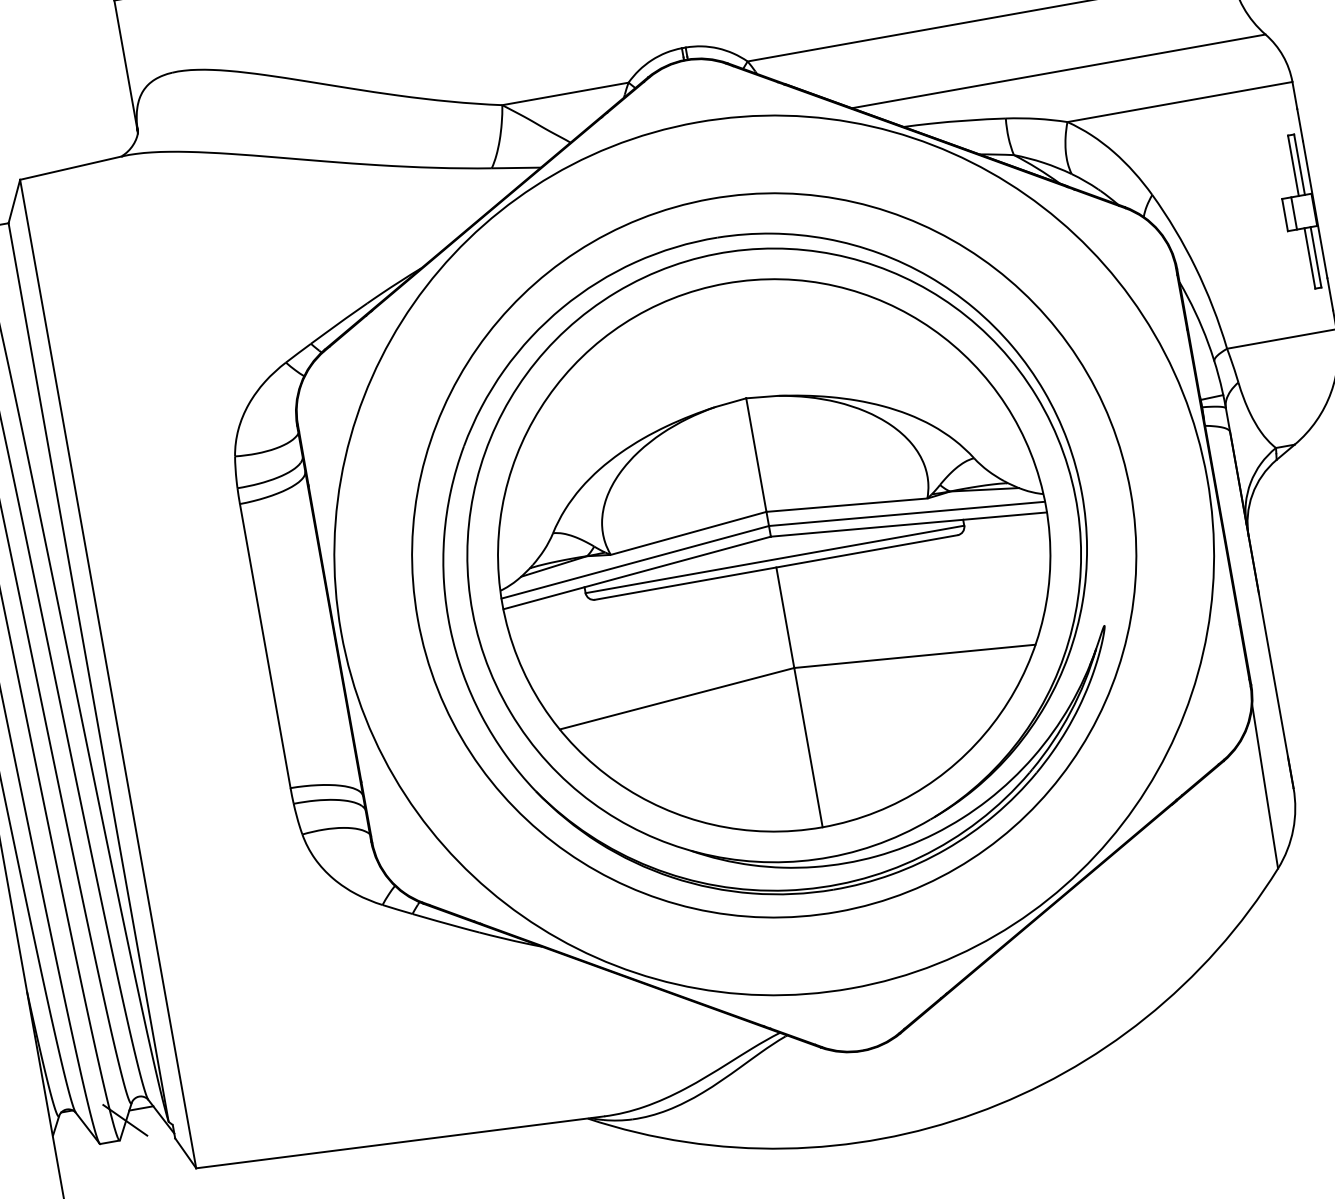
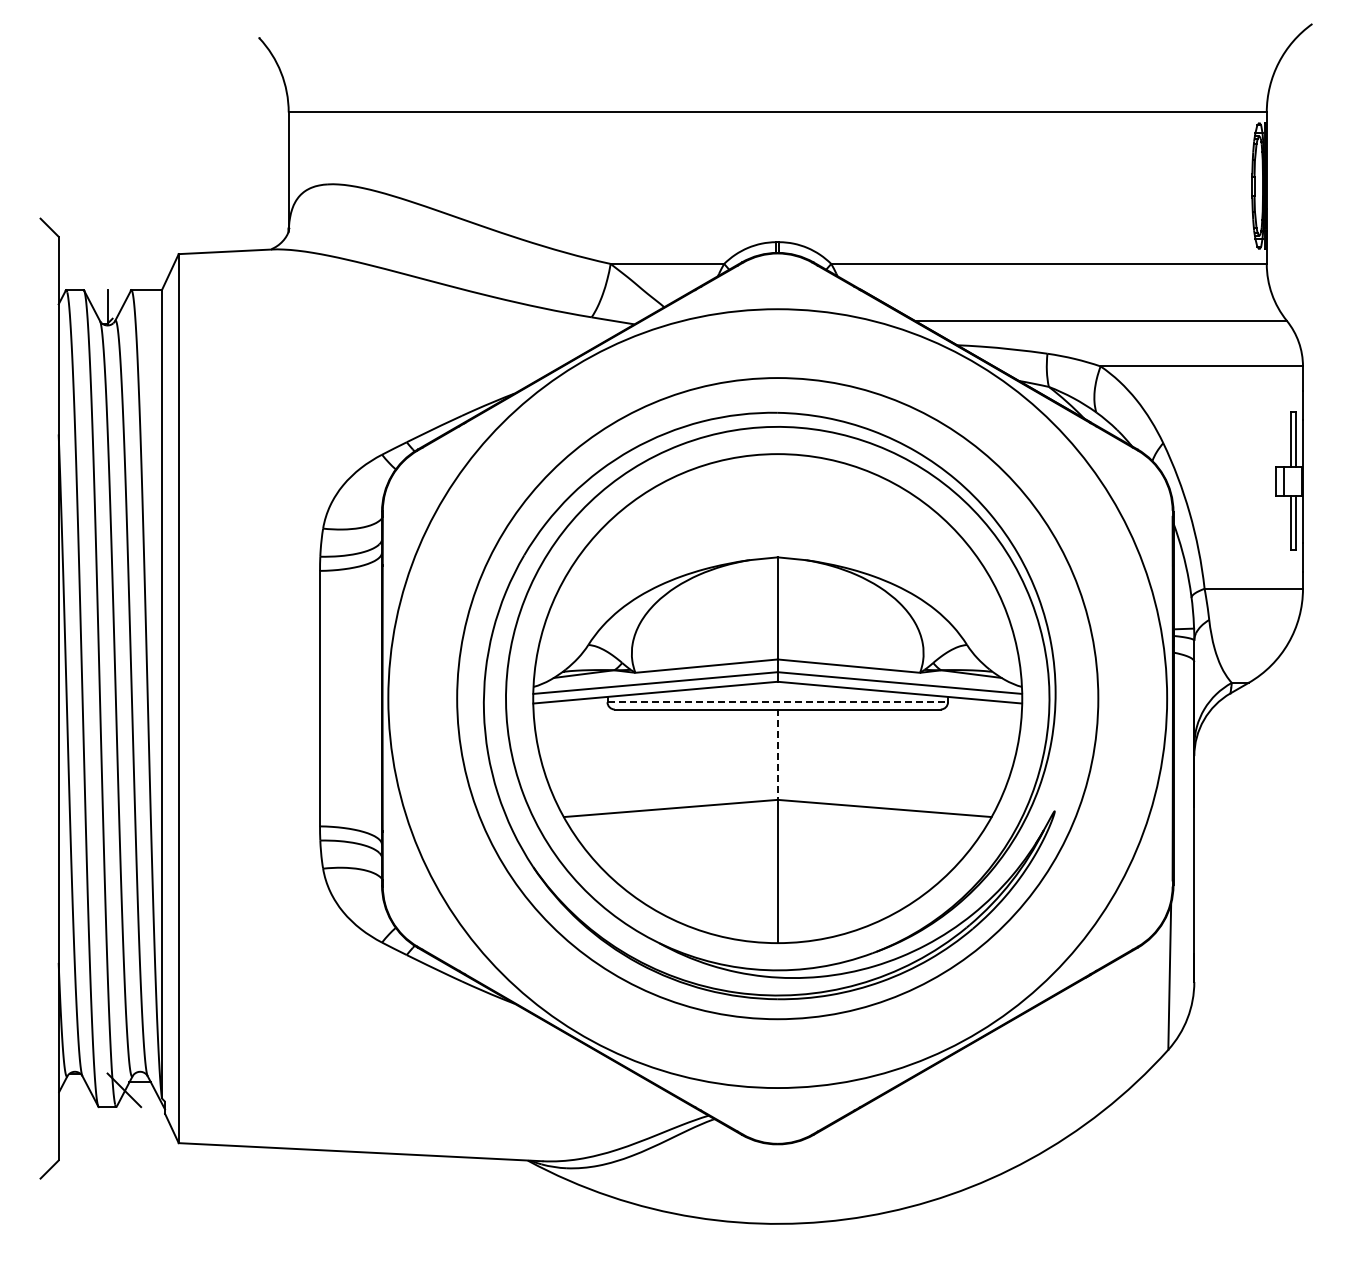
line: (775, 559) -> (778, 702), solid -> dashed
line: (785, 618) -> (777, 755), solid -> dashed

